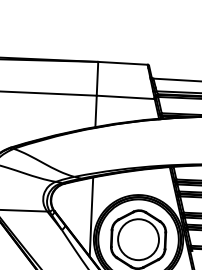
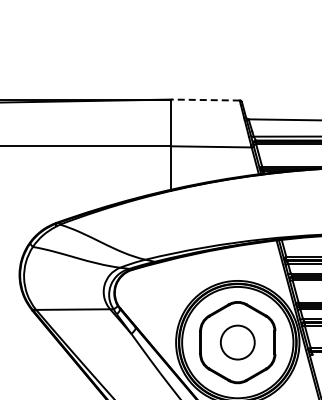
line: (122, 63) -> (205, 100), solid -> dashed
line: (91, 217) -> (171, 314), removed
circle: (138, 239) -> (237, 342), size x0.6

